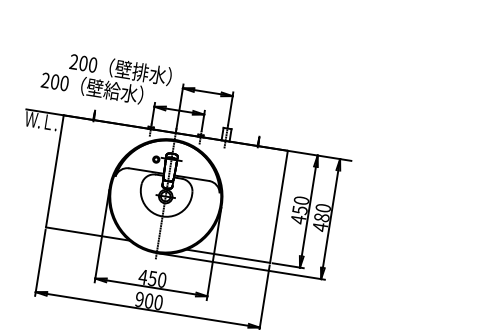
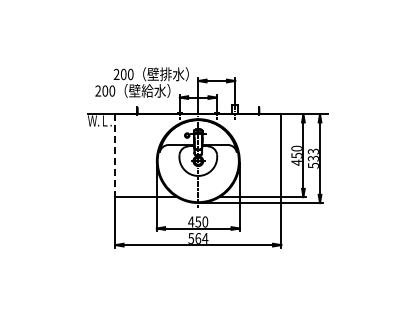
line: (54, 172) -> (115, 156), solid -> dashed
text: (321, 217) -> (313, 158), 480 -> 533
text: (149, 300) -> (198, 238), 900 -> 564

